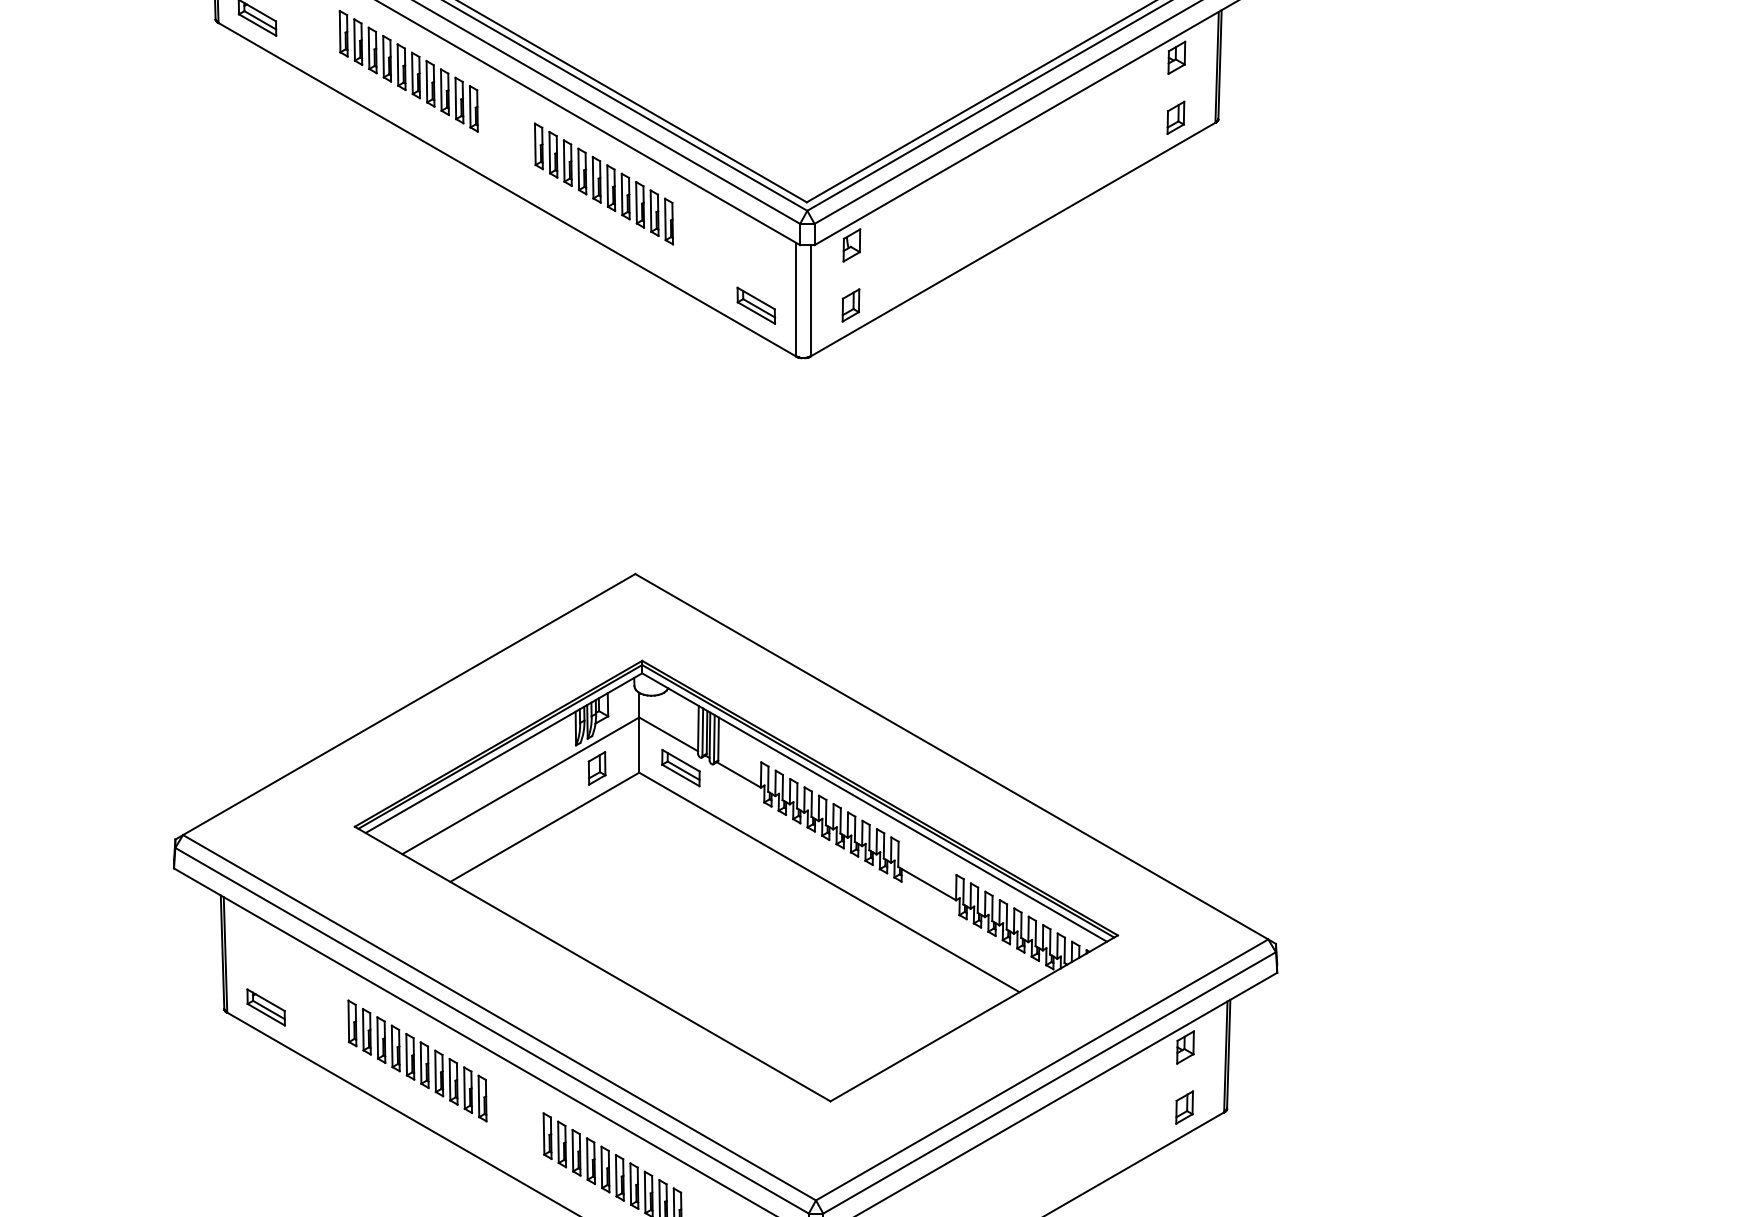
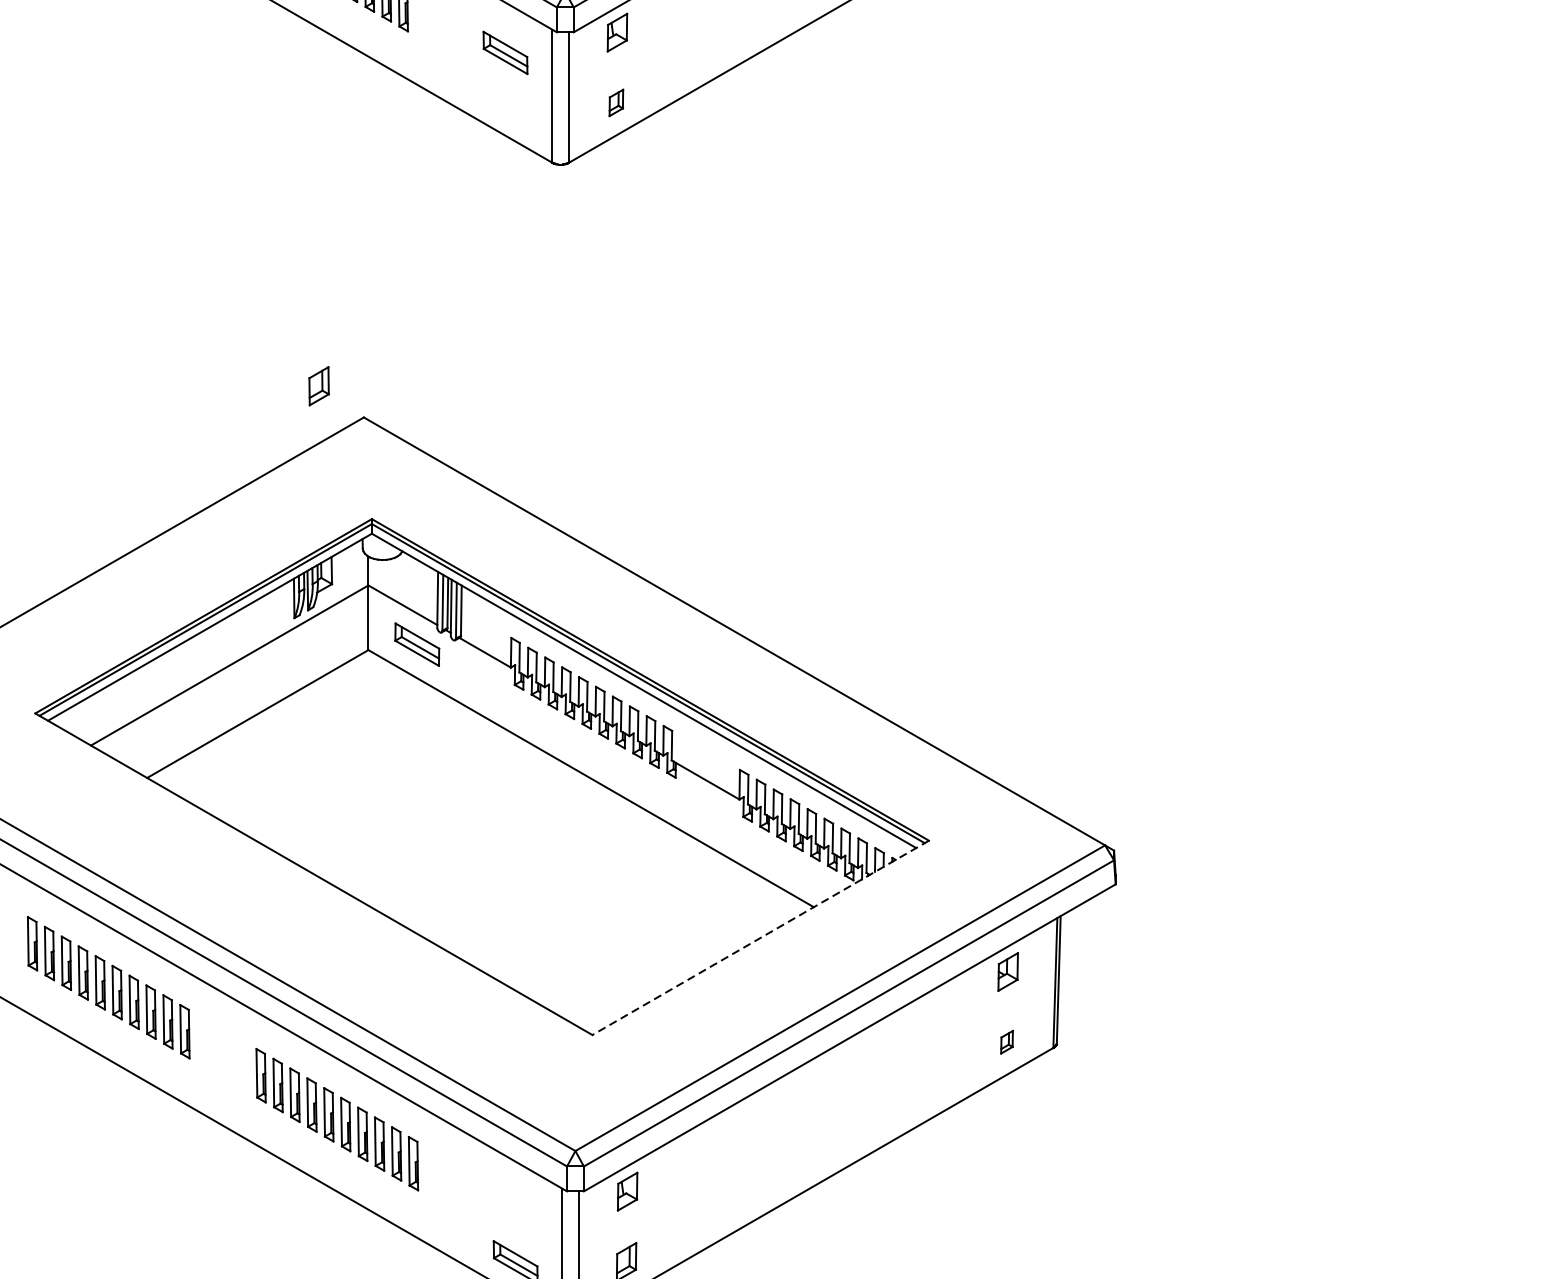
part: (756, 305) -> (505, 52), moved
part: (850, 305) -> (615, 102), size x0.7
part: (596, 768) -> (318, 386), moved
line: (974, 1018) -> (761, 937), solid -> dashed
part: (1184, 1107) -> (1006, 1042), size x0.6

